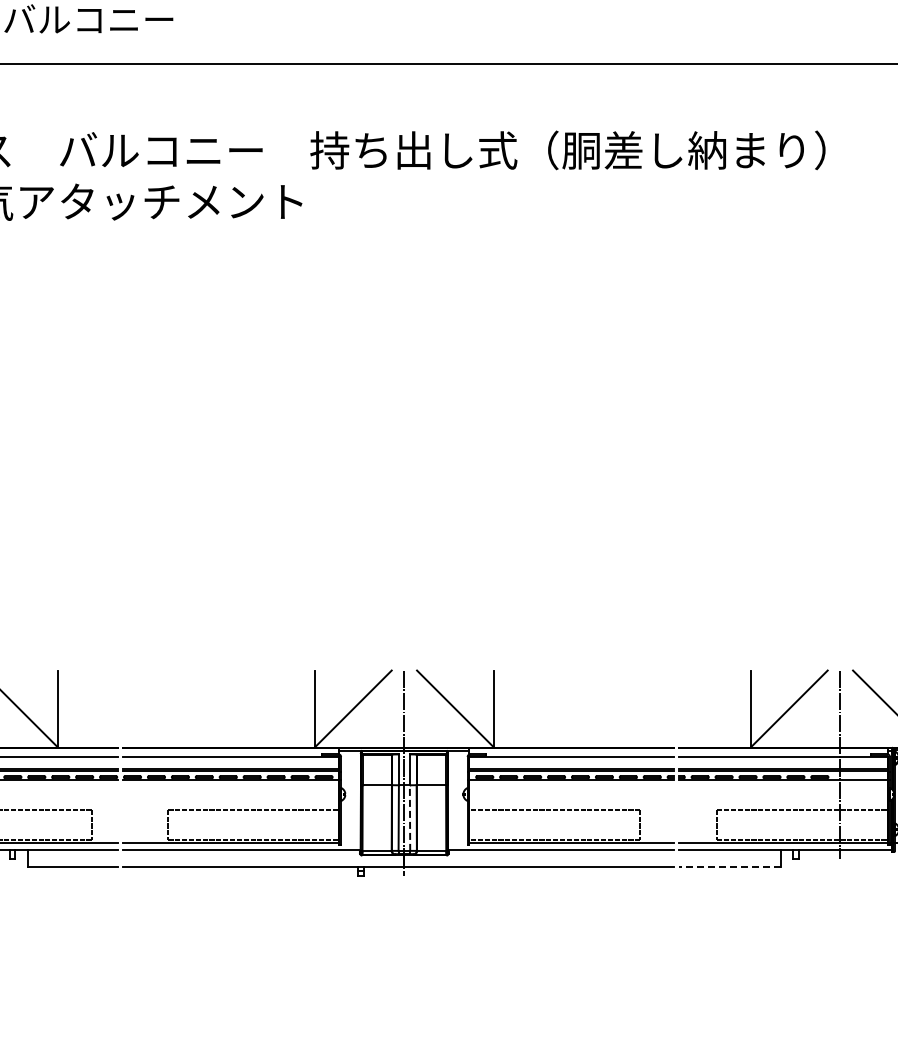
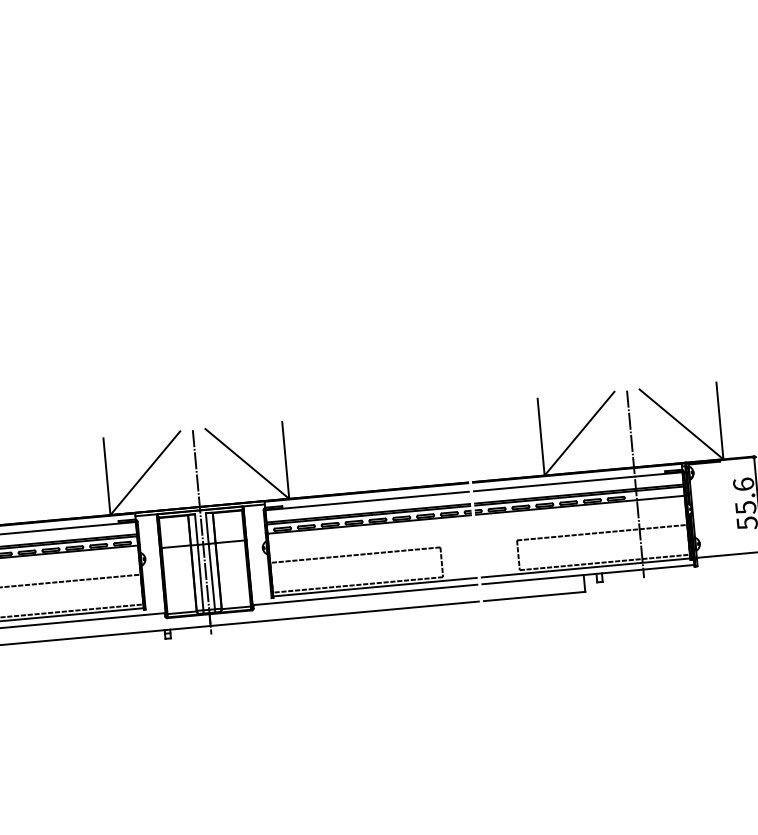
line: (410, 818) -> (212, 576), dashed -> solid
line: (729, 867) -> (534, 596), dashed -> solid

